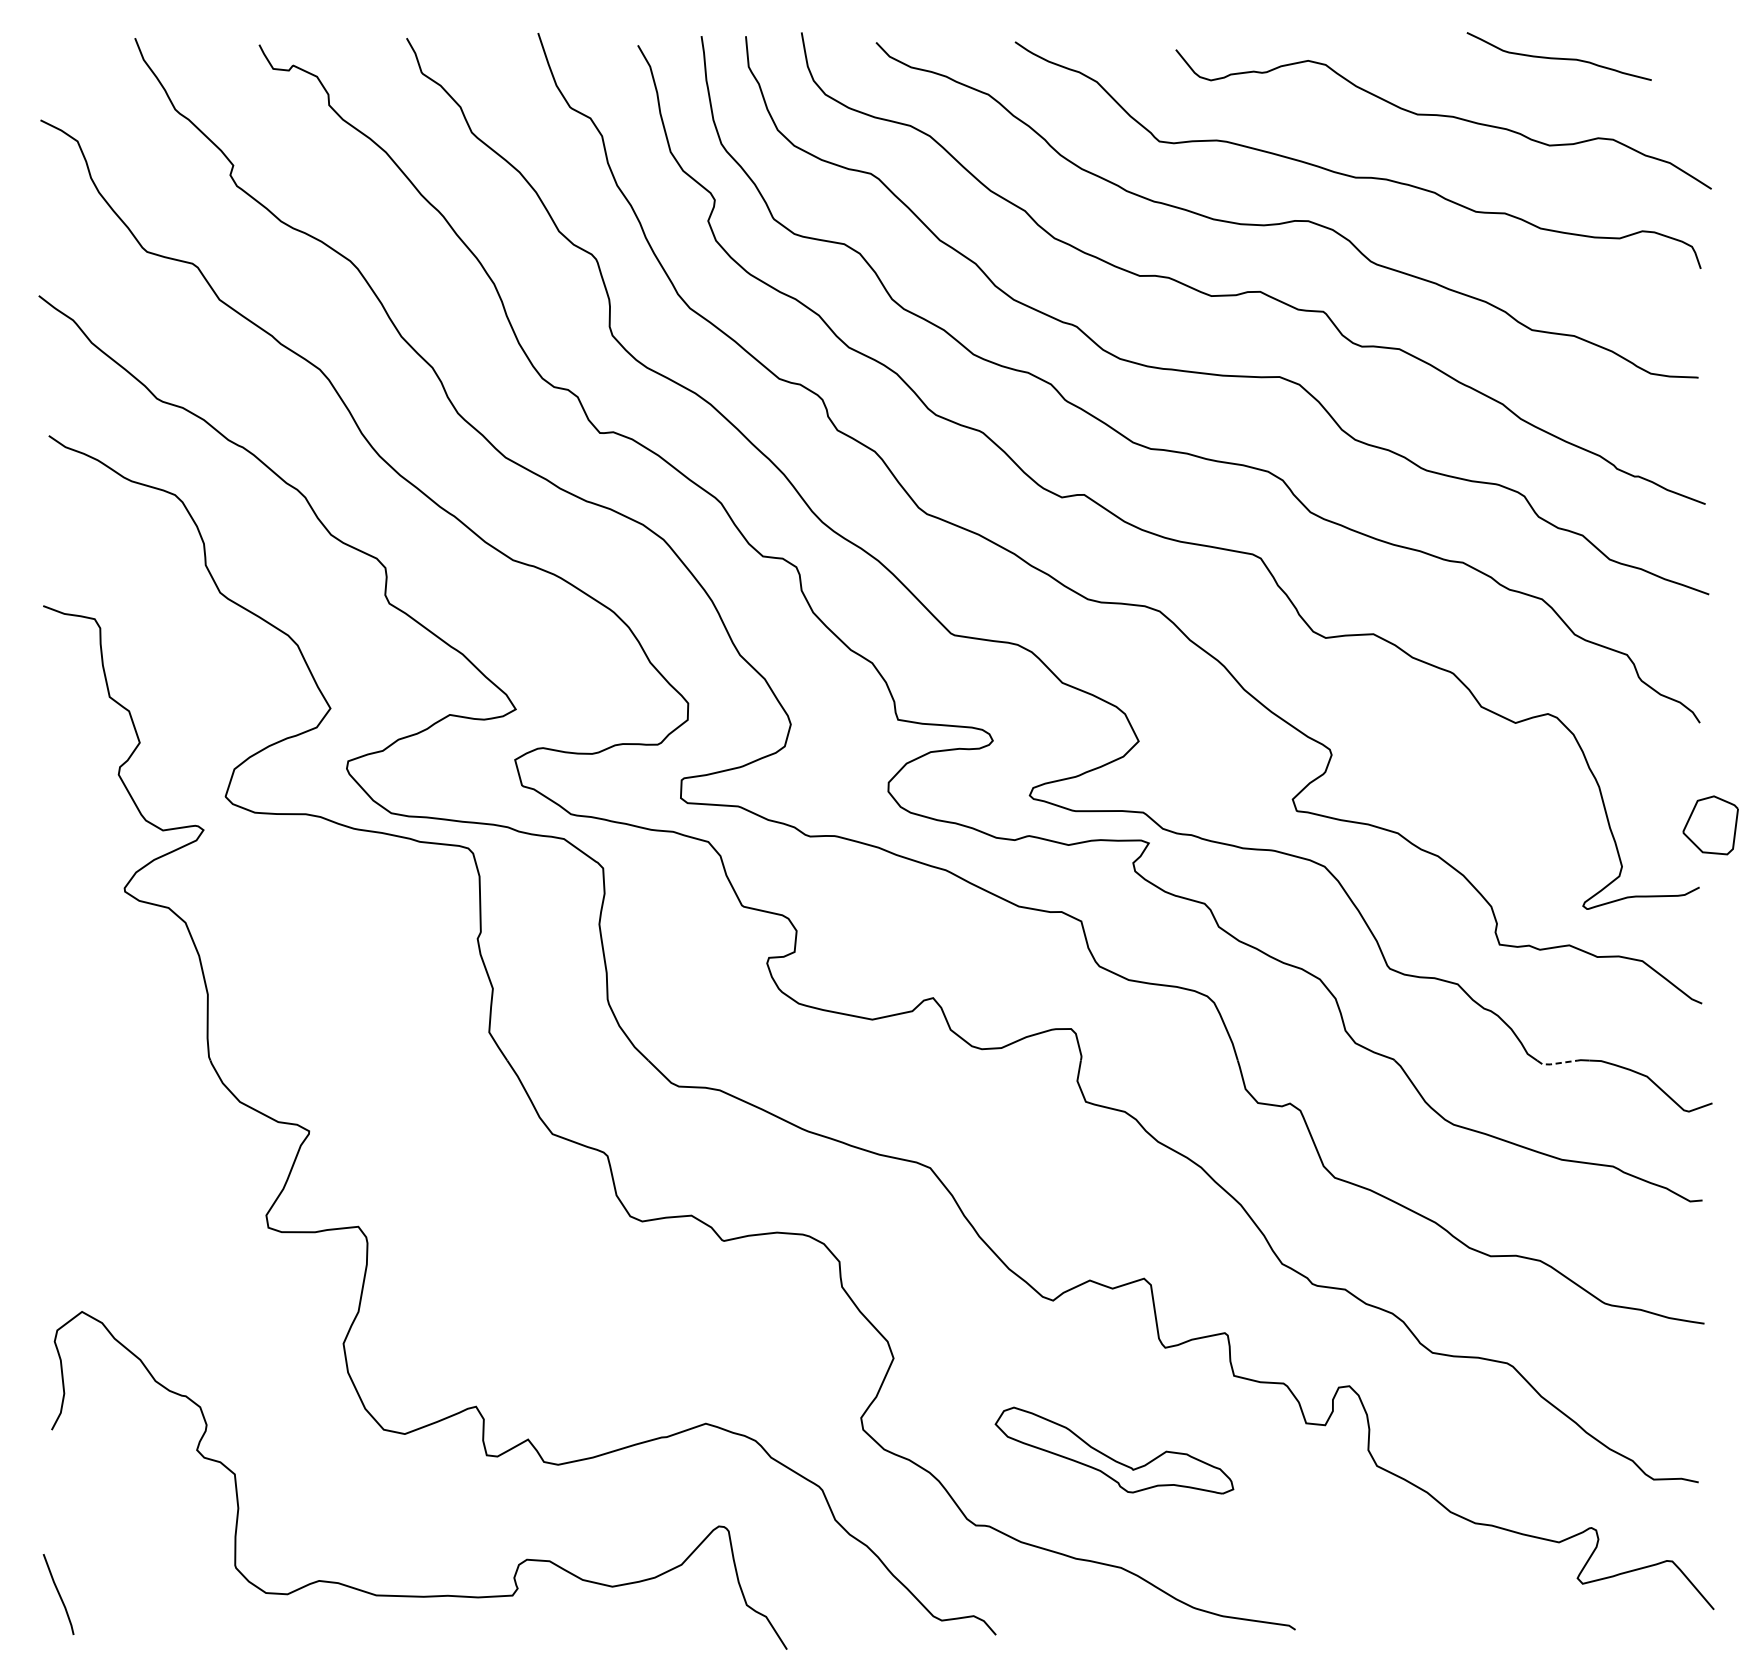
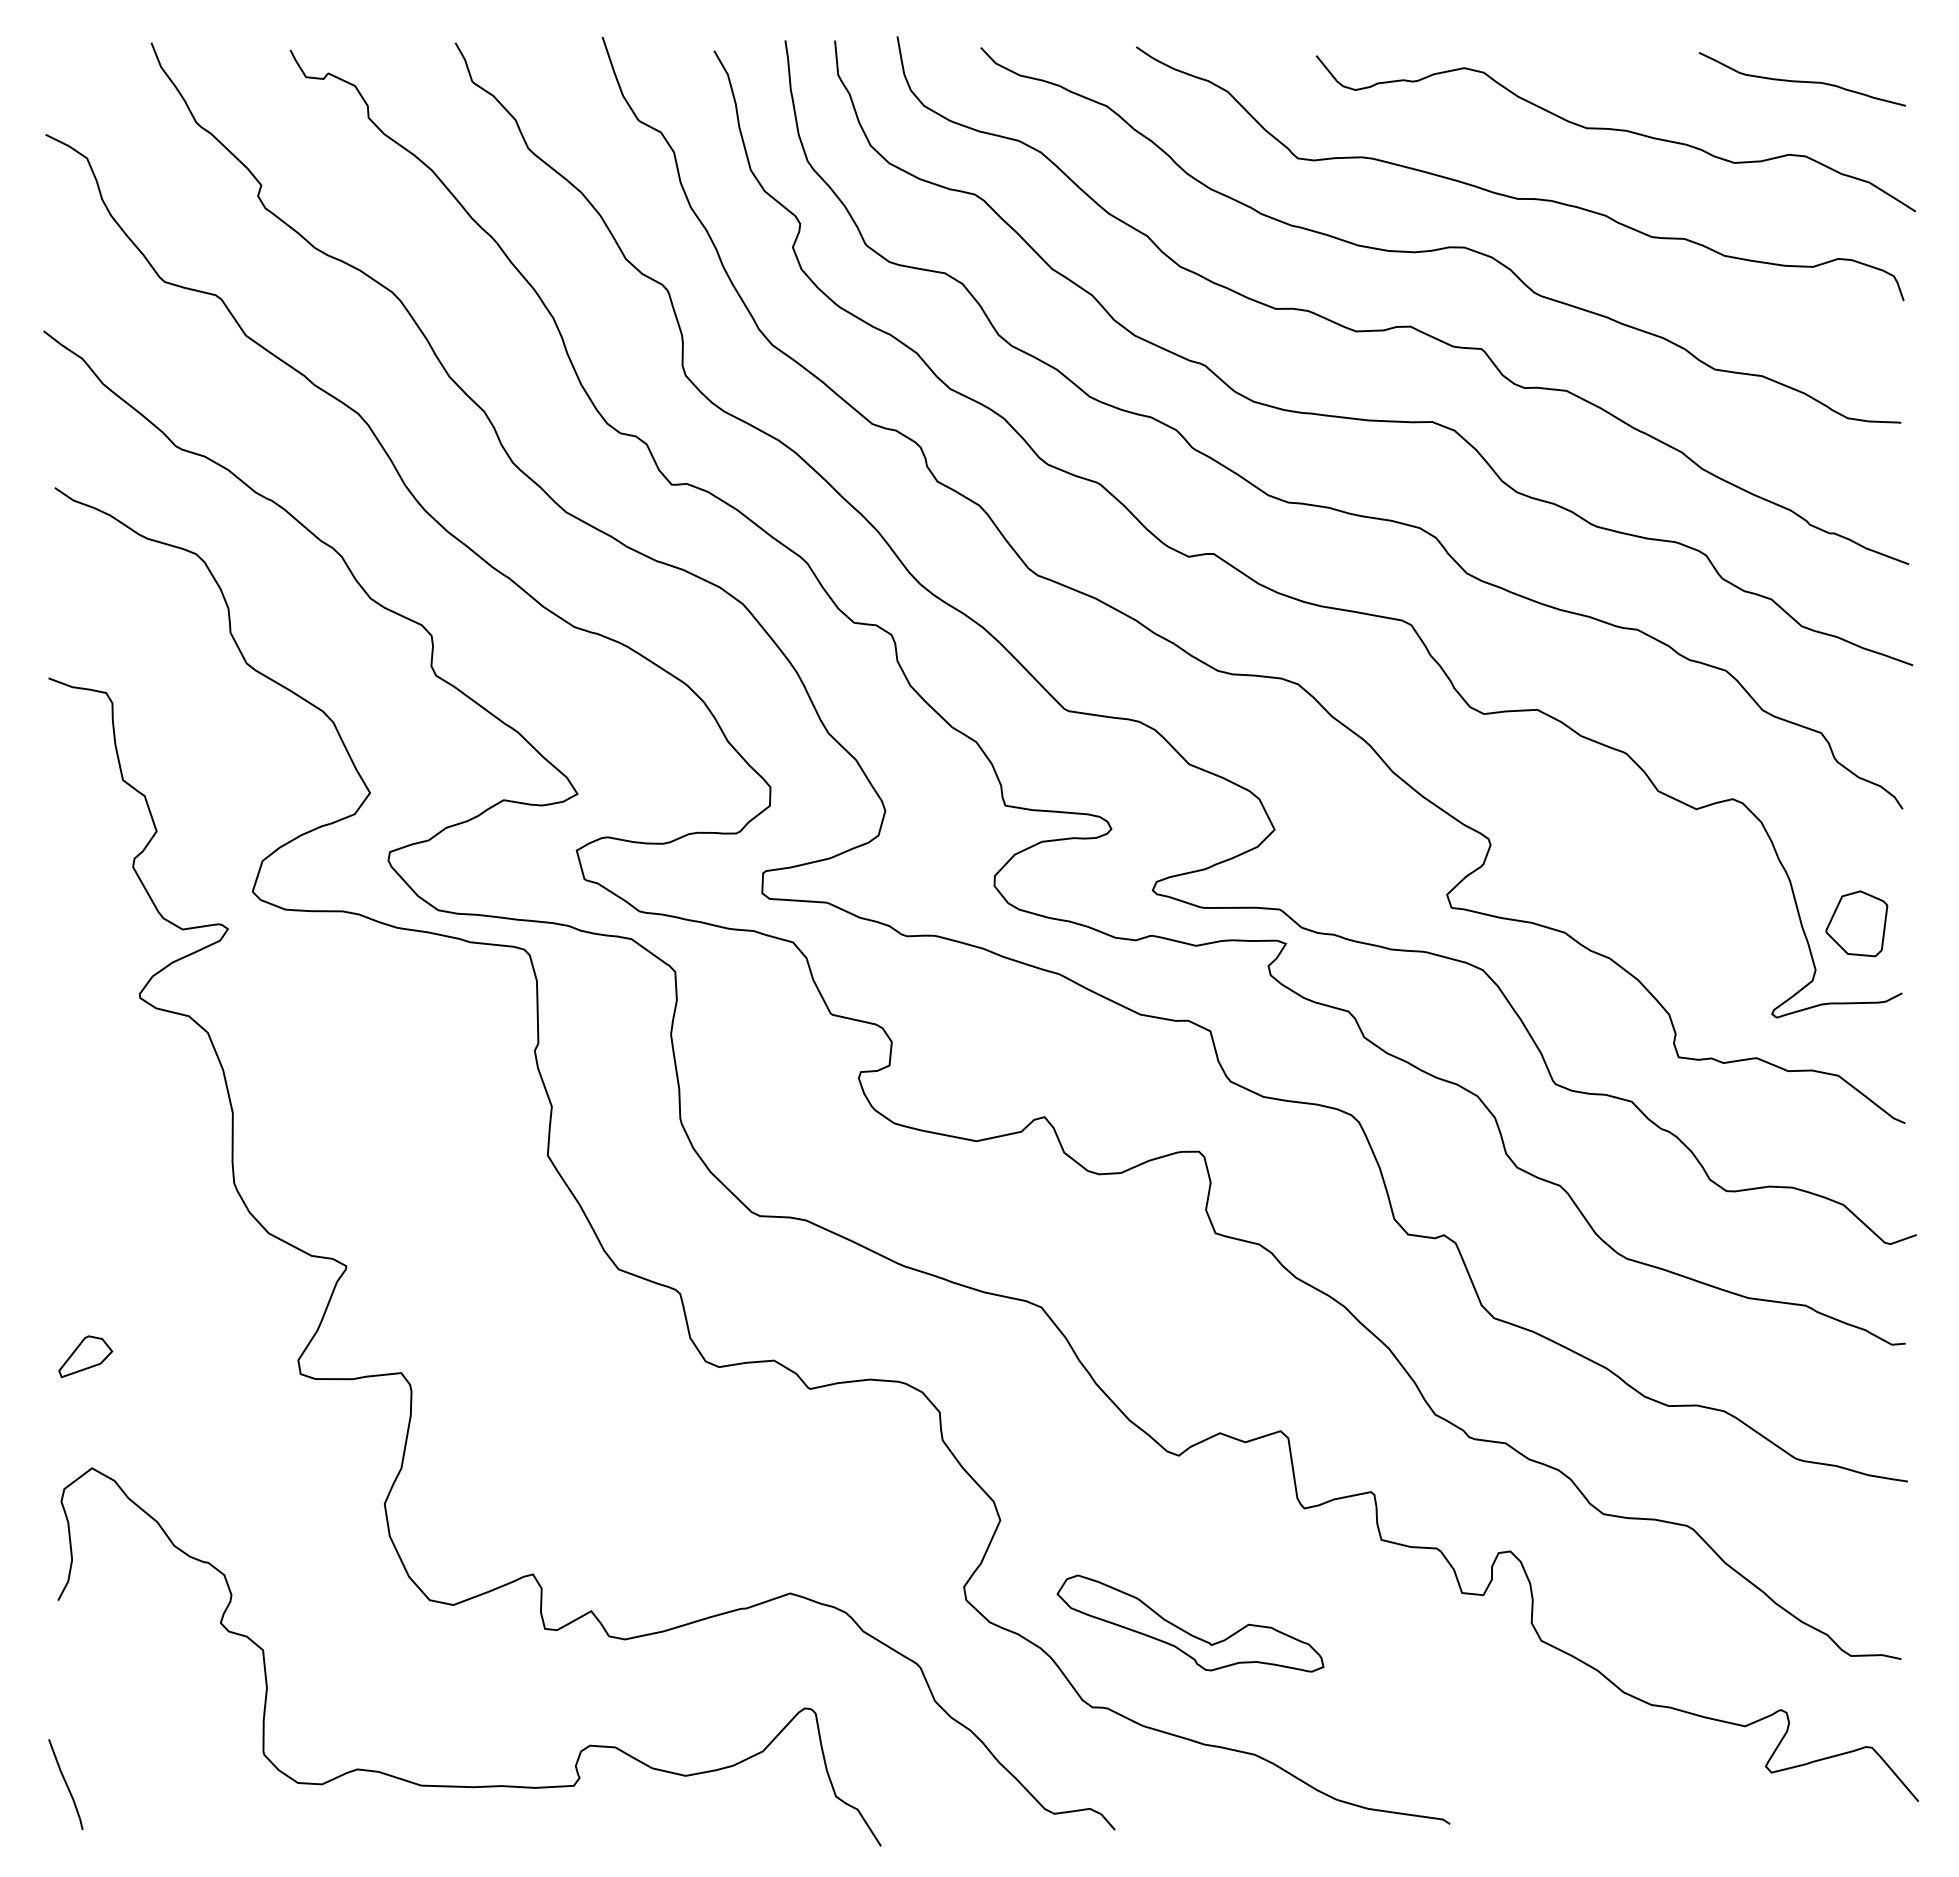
curve: (1558, 57) -> (1801, 80), moved
part: (1710, 825) -> (1856, 923), moved
line: (1555, 1063) -> (1741, 1190), dashed -> solid
part: (76, 1211) -> (85, 1356), added
part: (1111, 1457) -> (1187, 1631), moved

